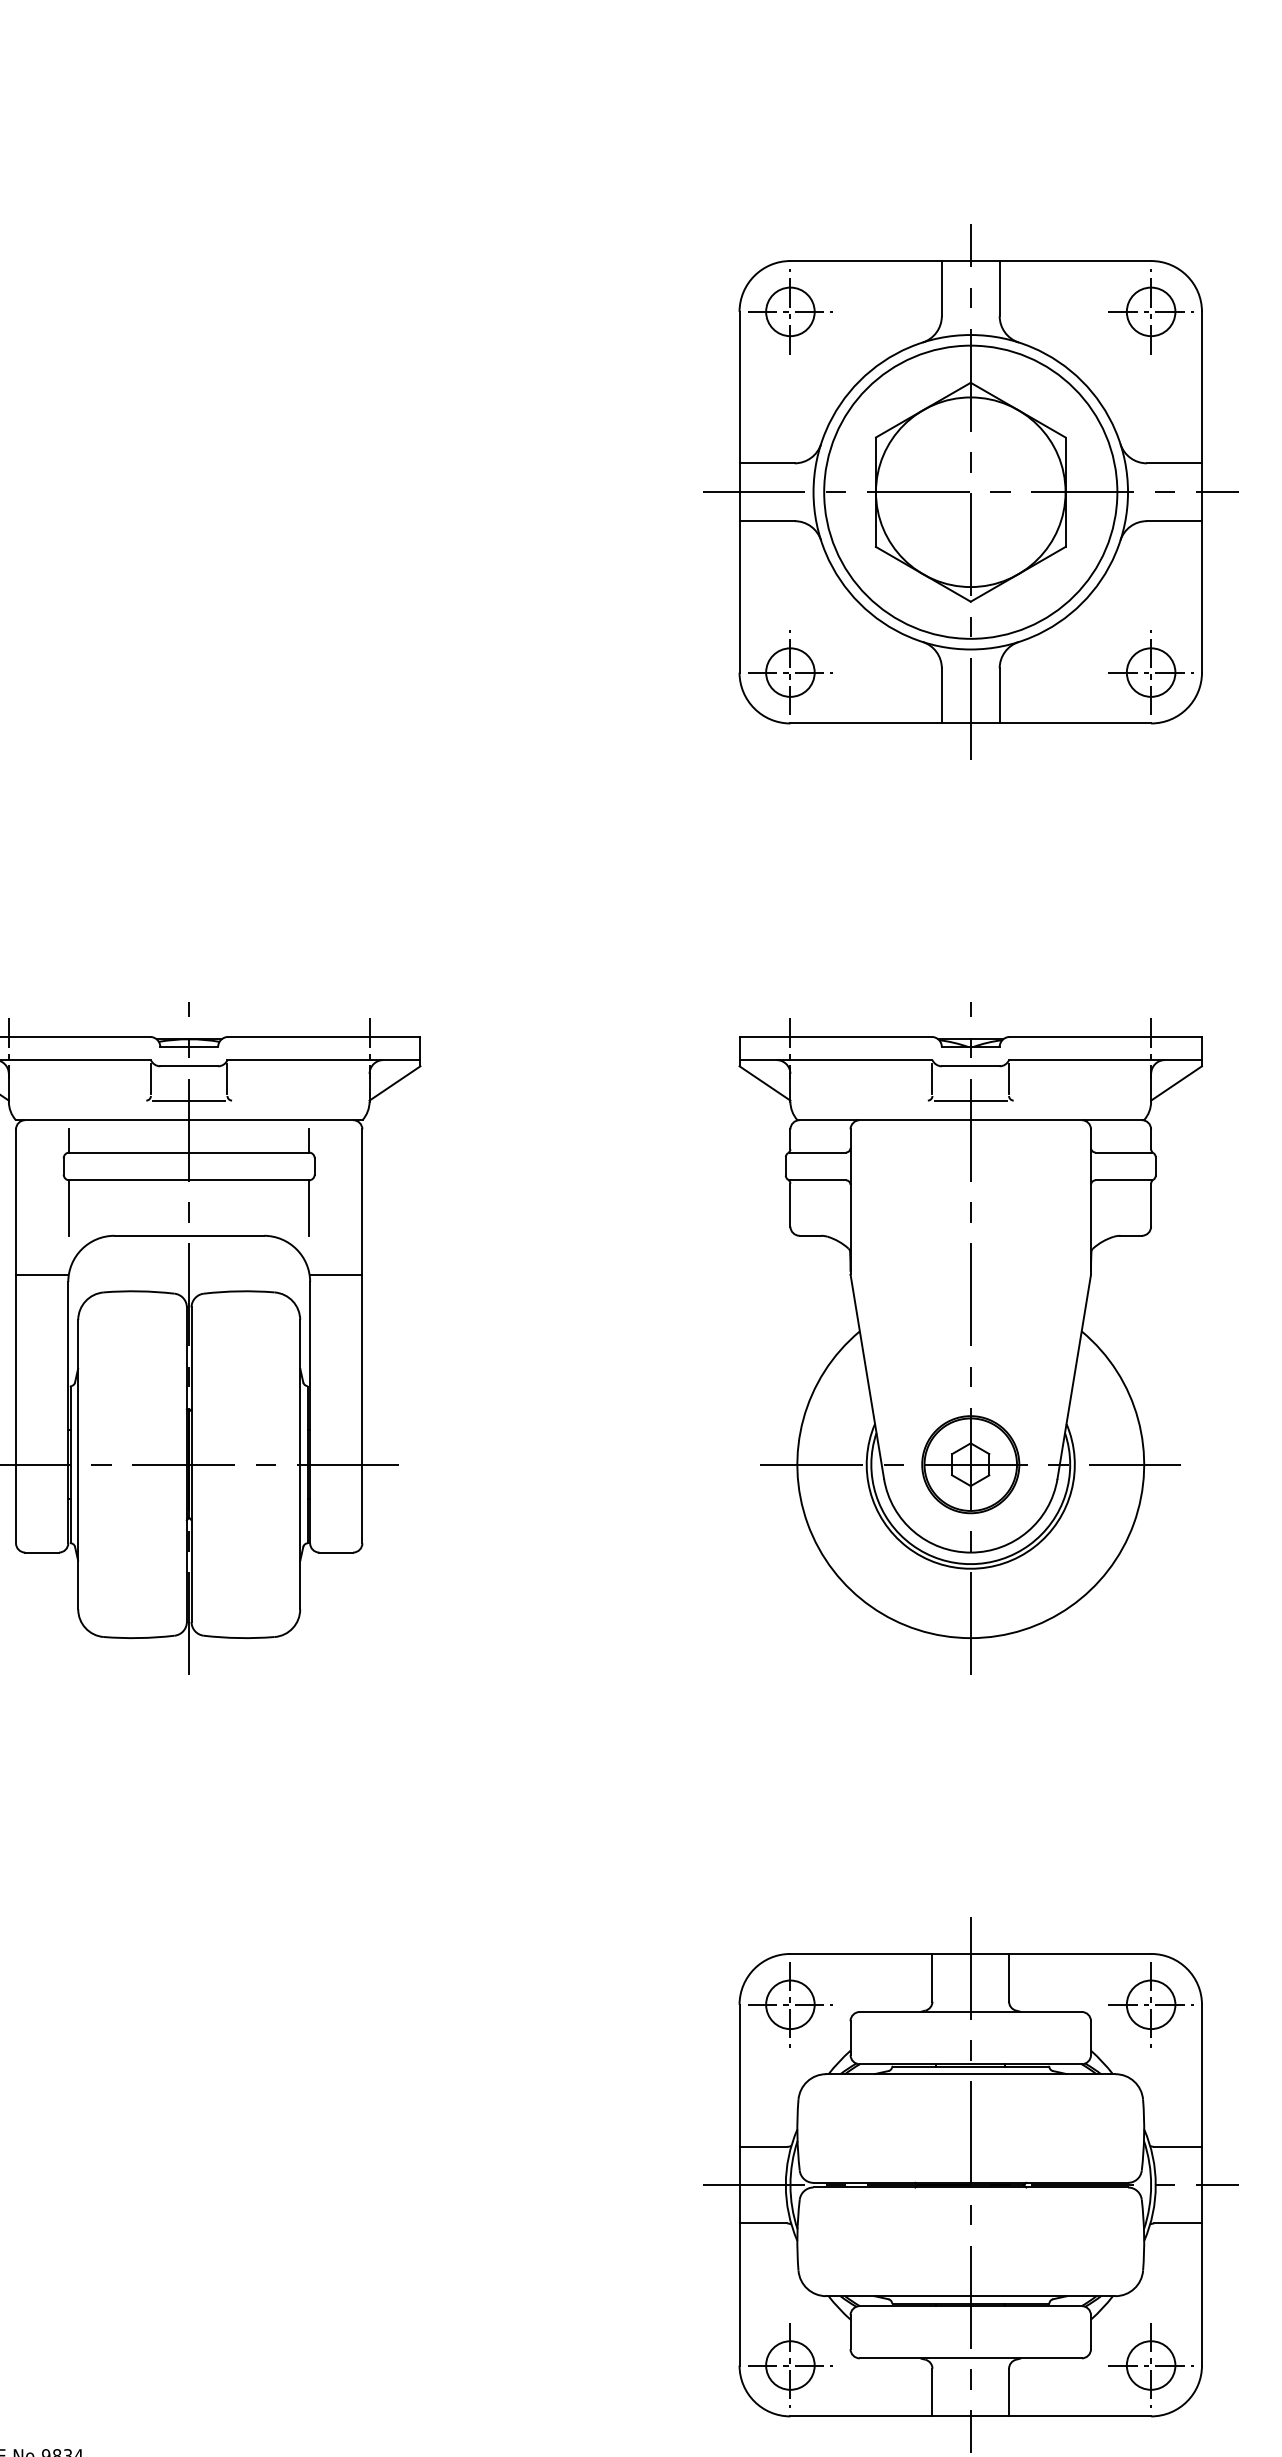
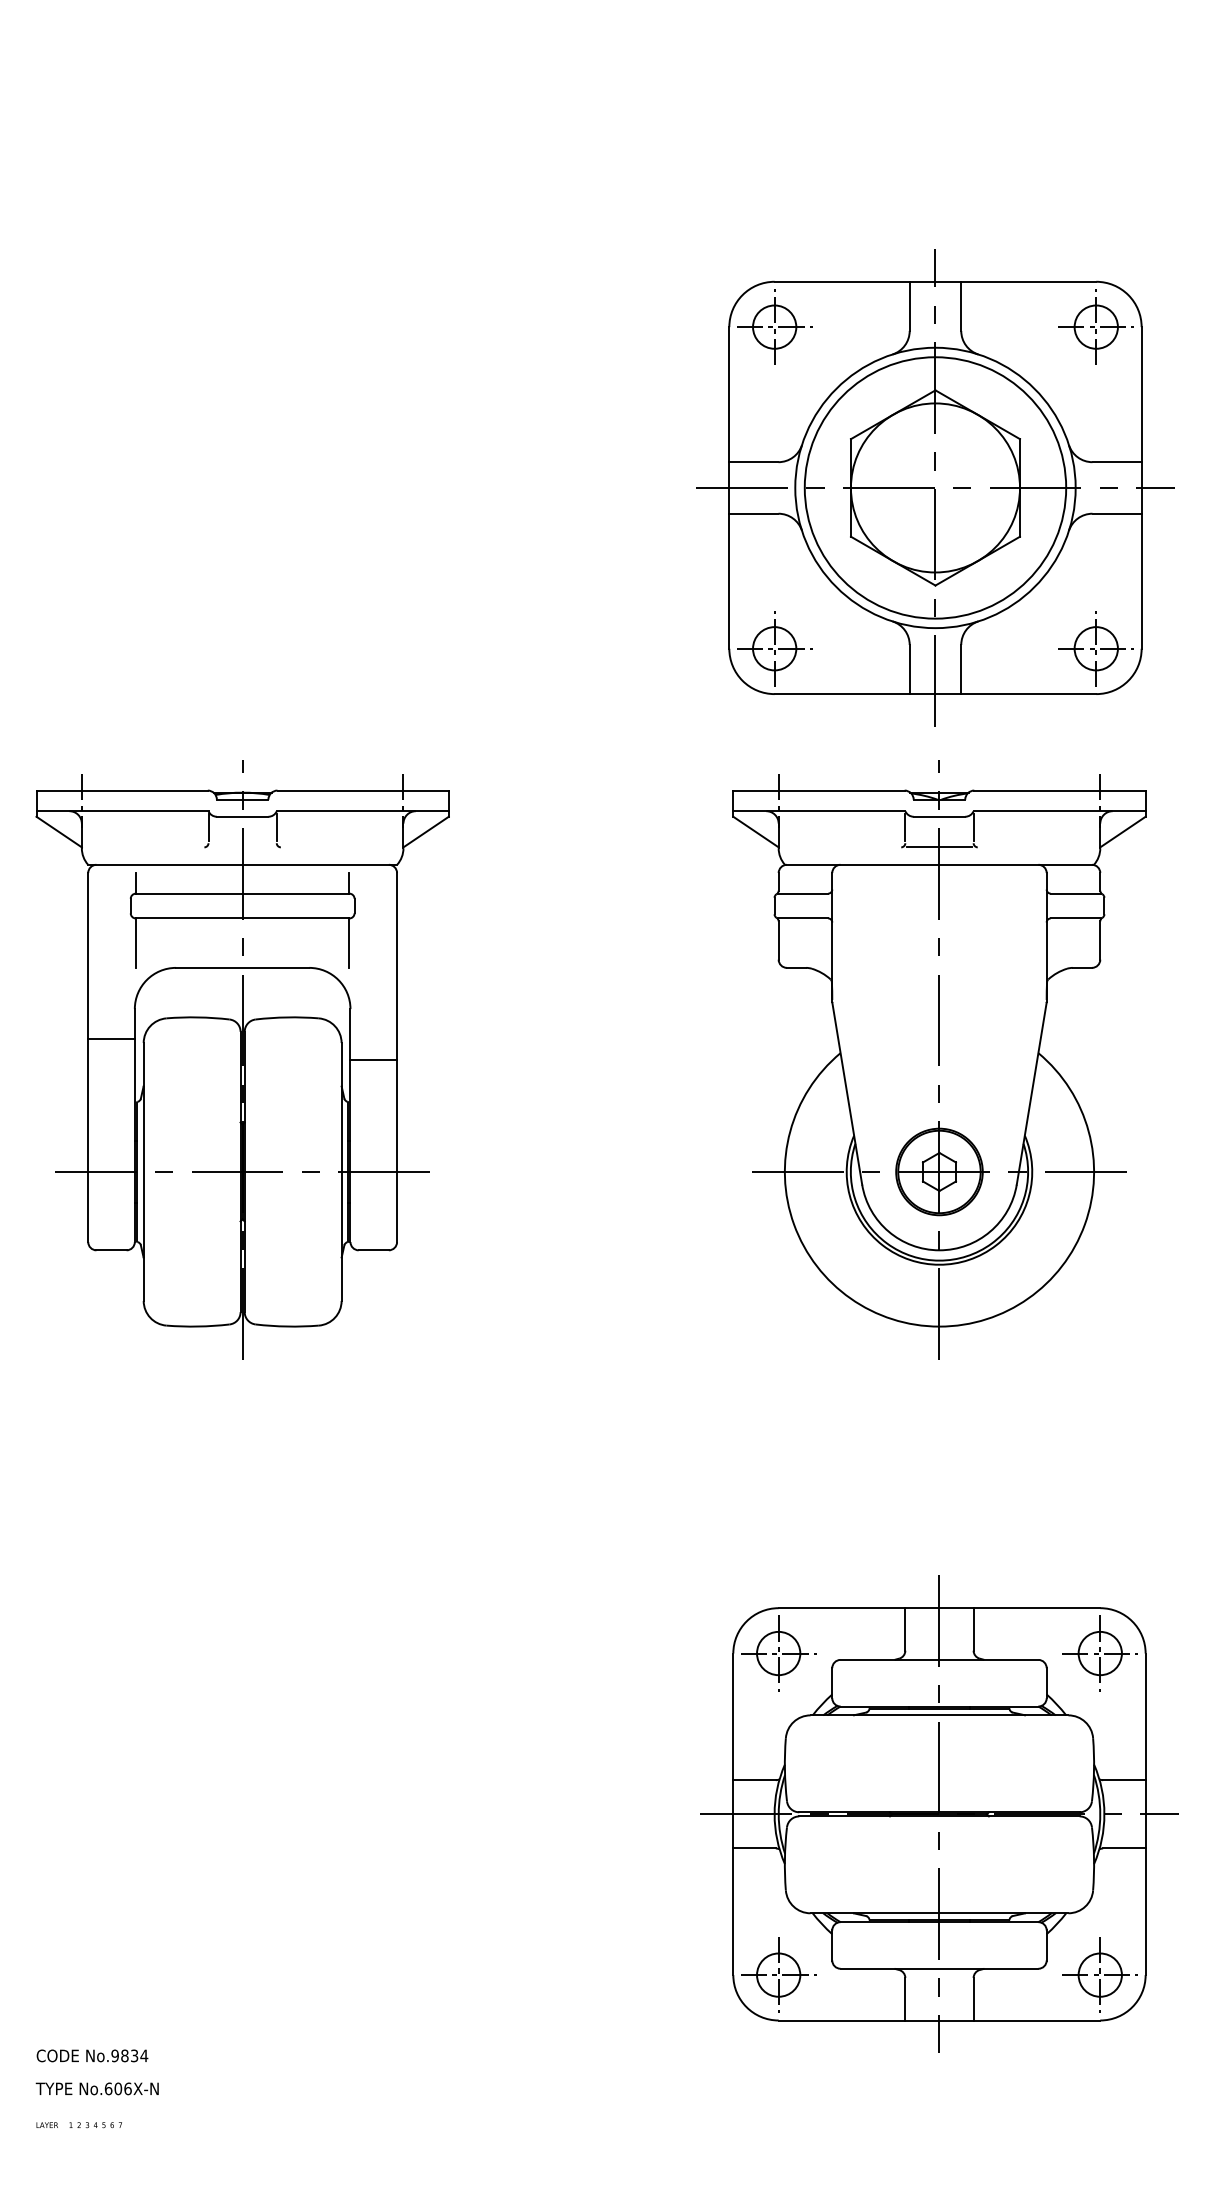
part: (970, 491) -> (935, 487), moved
line: (189, 1100) -> (242, 847), removed
line: (42, 1274) -> (111, 1039), moved
line: (335, 1274) -> (373, 1060), moved

